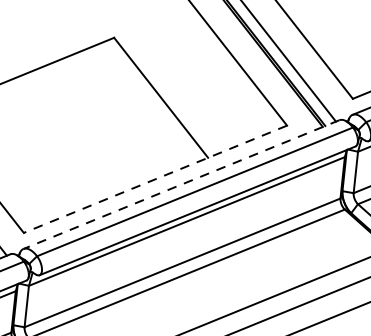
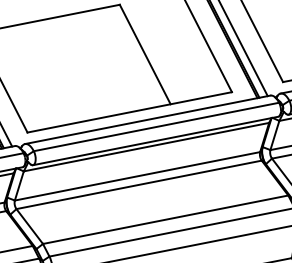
line: (155, 179) -> (129, 112), dashed -> solid
line: (181, 184) -> (147, 119), dashed -> solid

